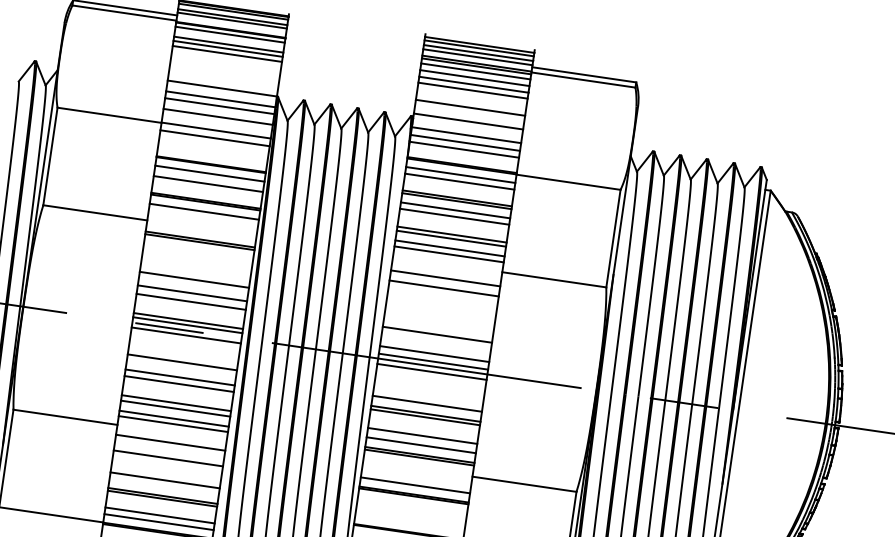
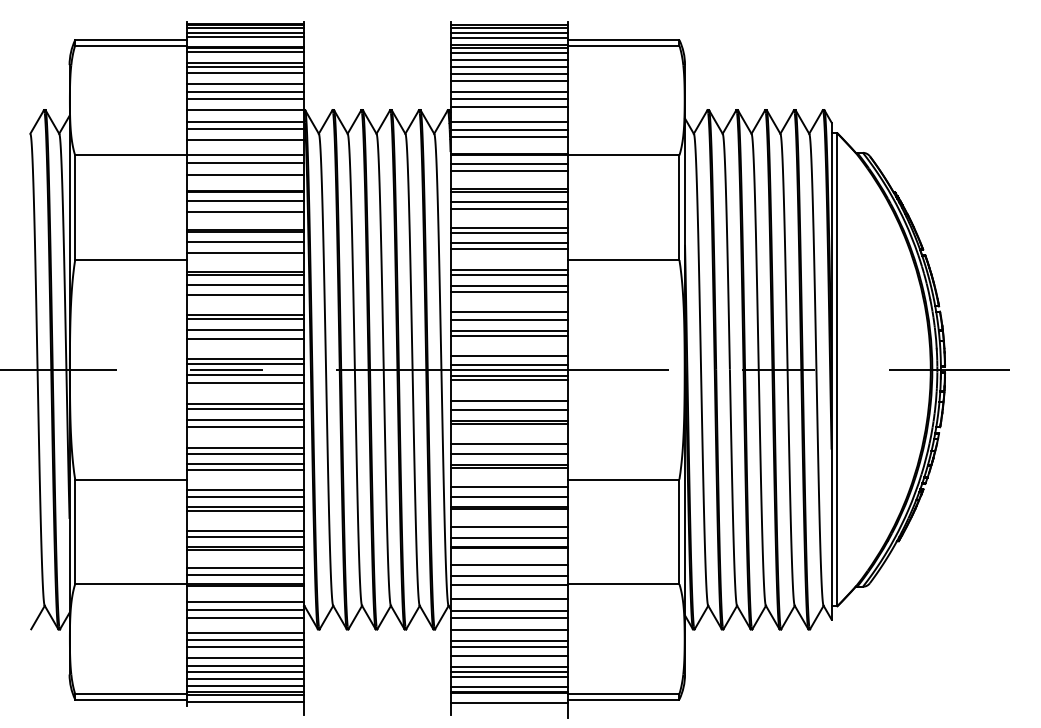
line: (226, 63) -> (245, 83), added
line: (224, 72) -> (245, 92), added
line: (223, 77) -> (245, 98), added
line: (471, 97) -> (508, 81), added
line: (468, 114) -> (508, 99), added
line: (213, 148) -> (245, 174), added
line: (203, 221) -> (245, 252), added
line: (198, 252) -> (245, 285), added
line: (197, 261) -> (245, 295), added
line: (445, 272) -> (508, 269), added
line: (194, 282) -> (245, 318), added
line: (442, 293) -> (508, 291), added
line: (439, 313) -> (508, 312), added
line: (438, 319) -> (508, 319), added
line: (437, 329) -> (508, 330), added
line: (185, 343) -> (245, 383), added
line: (181, 367) -> (245, 409), added
line: (430, 376) -> (508, 380), added
line: (427, 395) -> (508, 400), added
line: (169, 448) -> (245, 496), added
line: (167, 462) -> (245, 511), added
line: (416, 475) -> (508, 486), added
line: (164, 486) -> (245, 537), added
line: (410, 513) -> (508, 527), added
line: (409, 523) -> (508, 538), added

